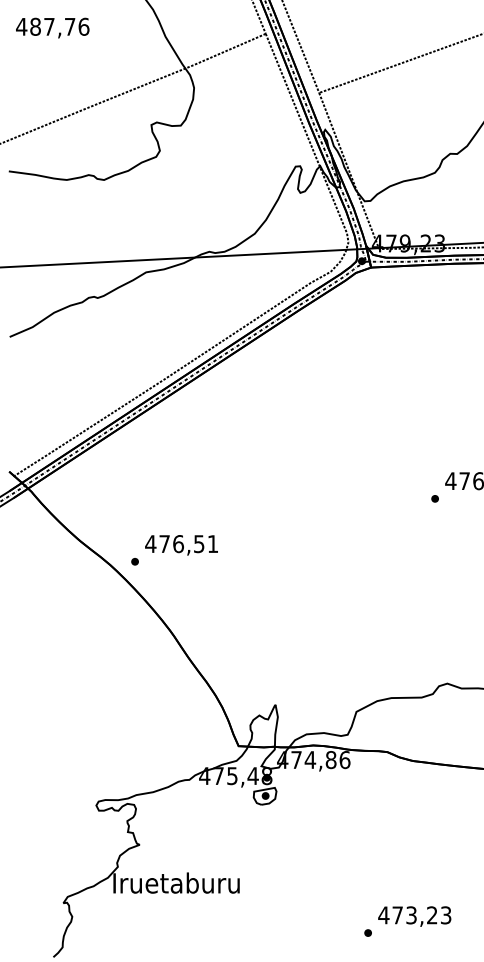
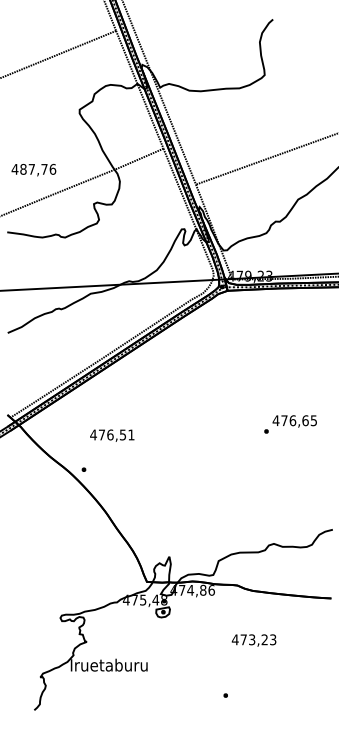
text: (52, 28) -> (33, 170), moved
text: (181, 544) -> (112, 435), moved
text: (413, 916) -> (253, 640), moved

